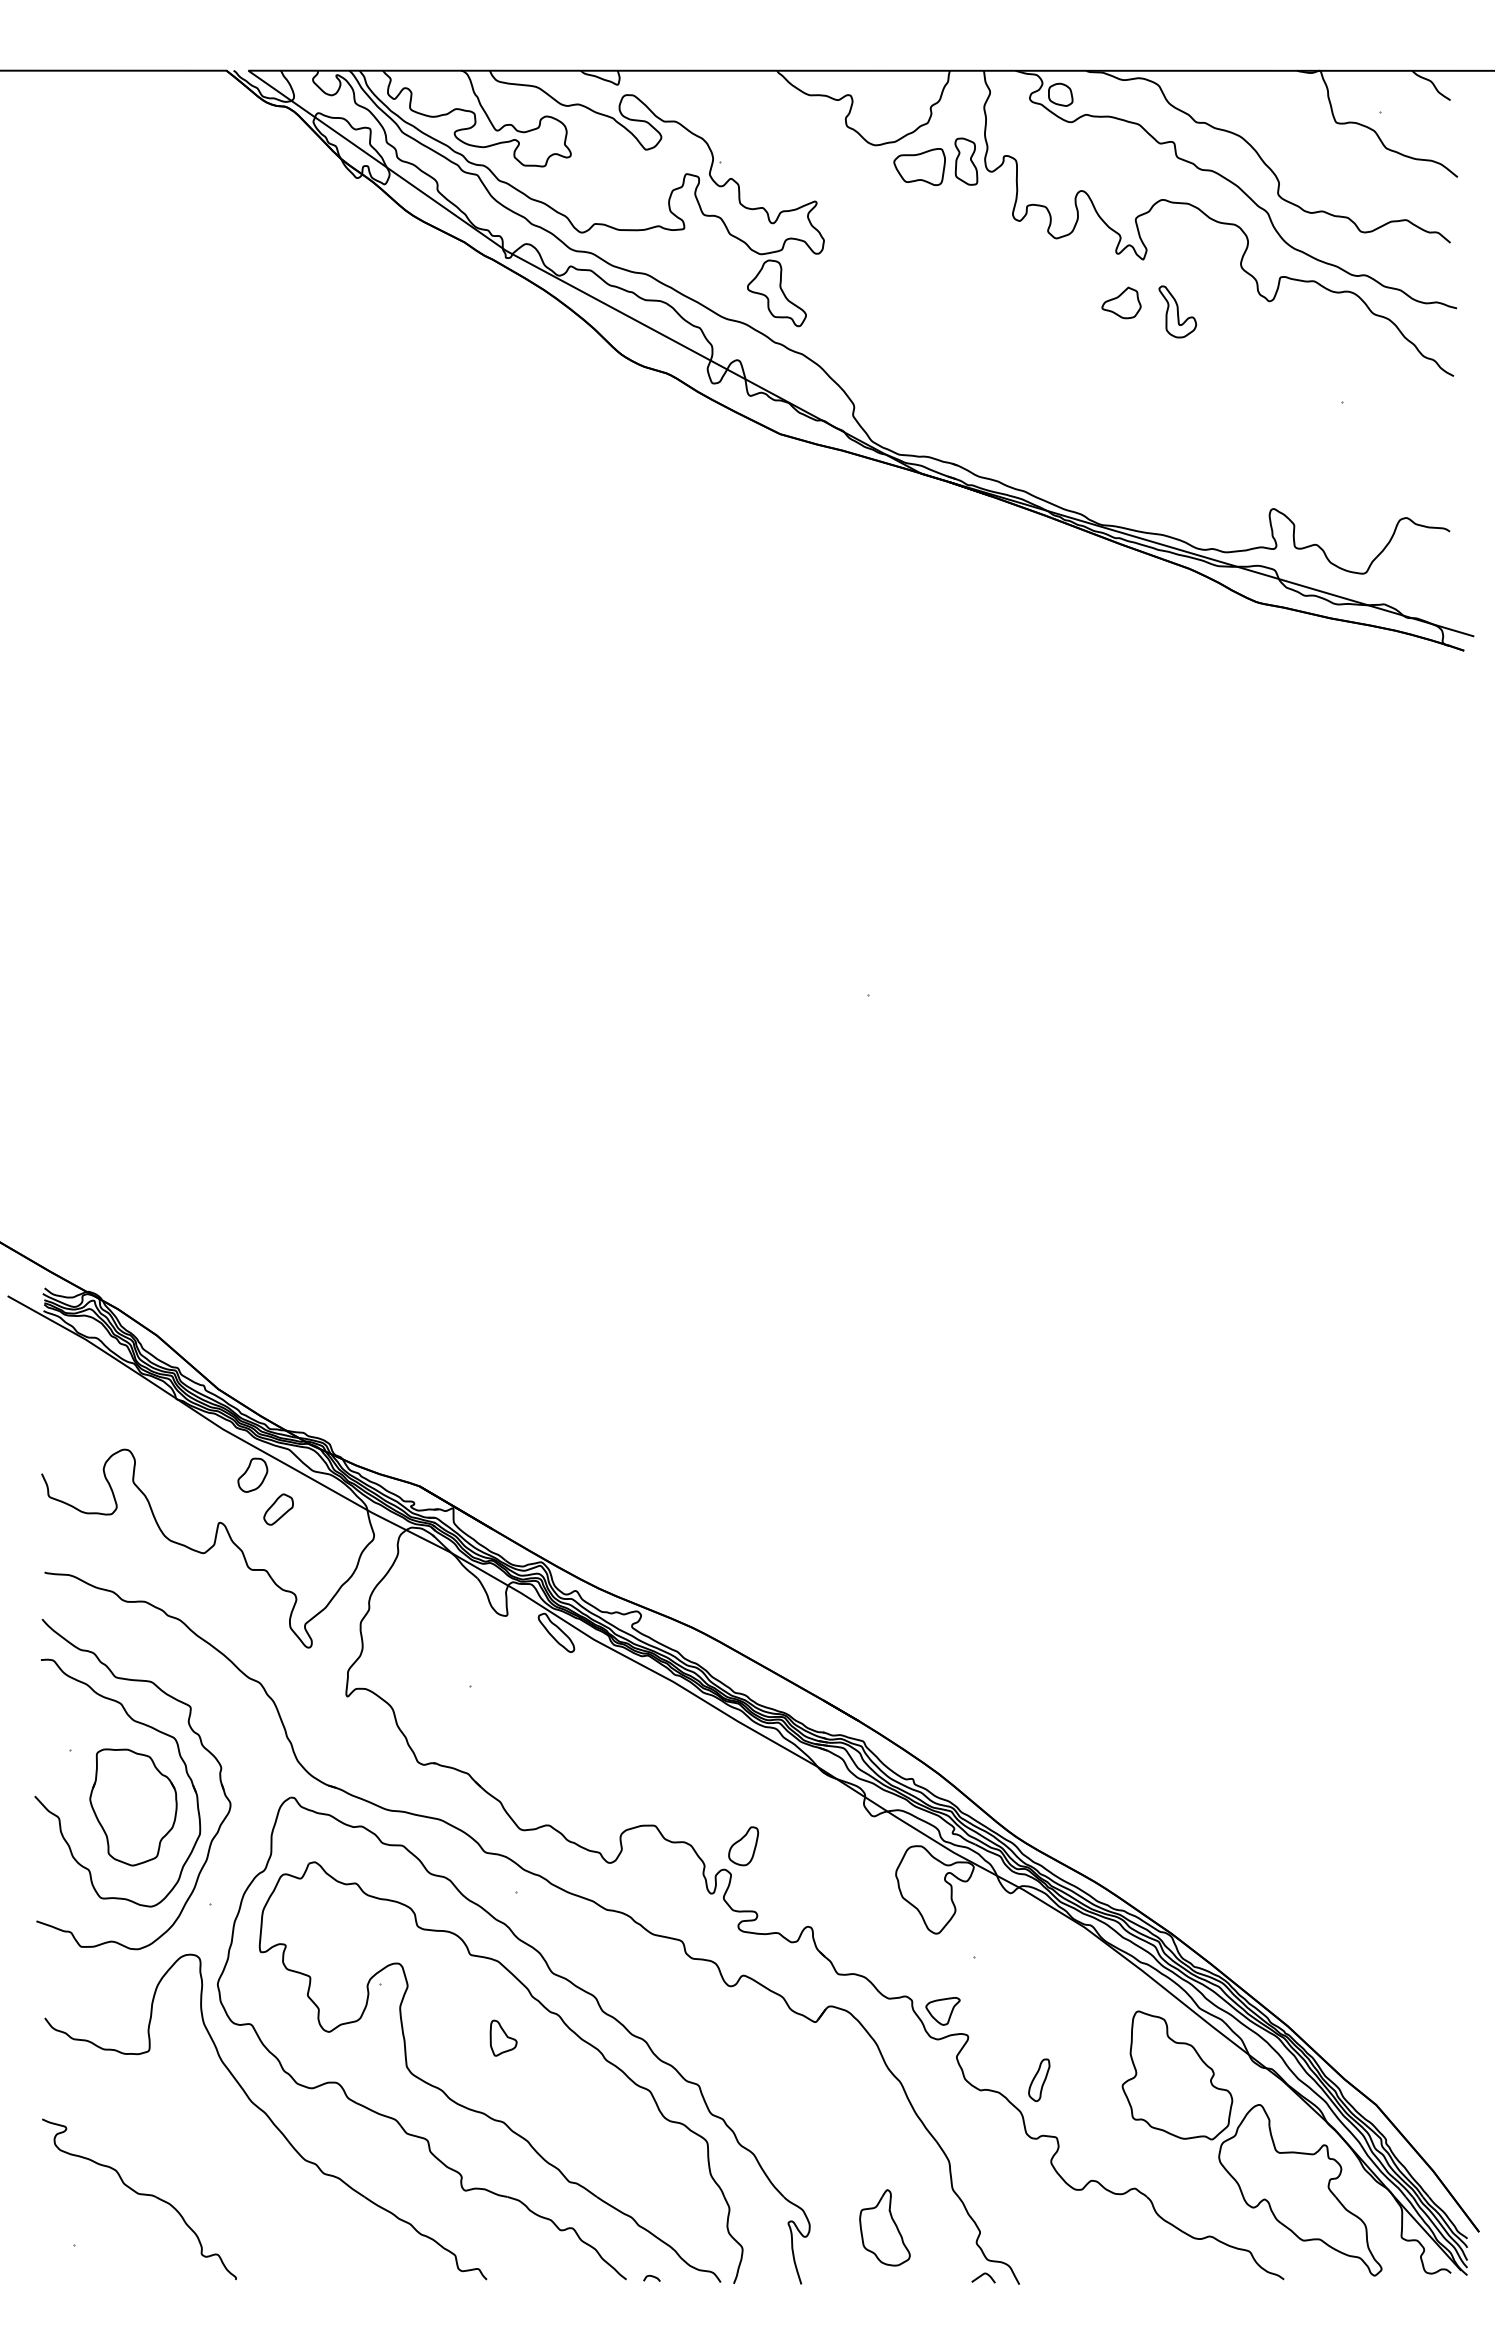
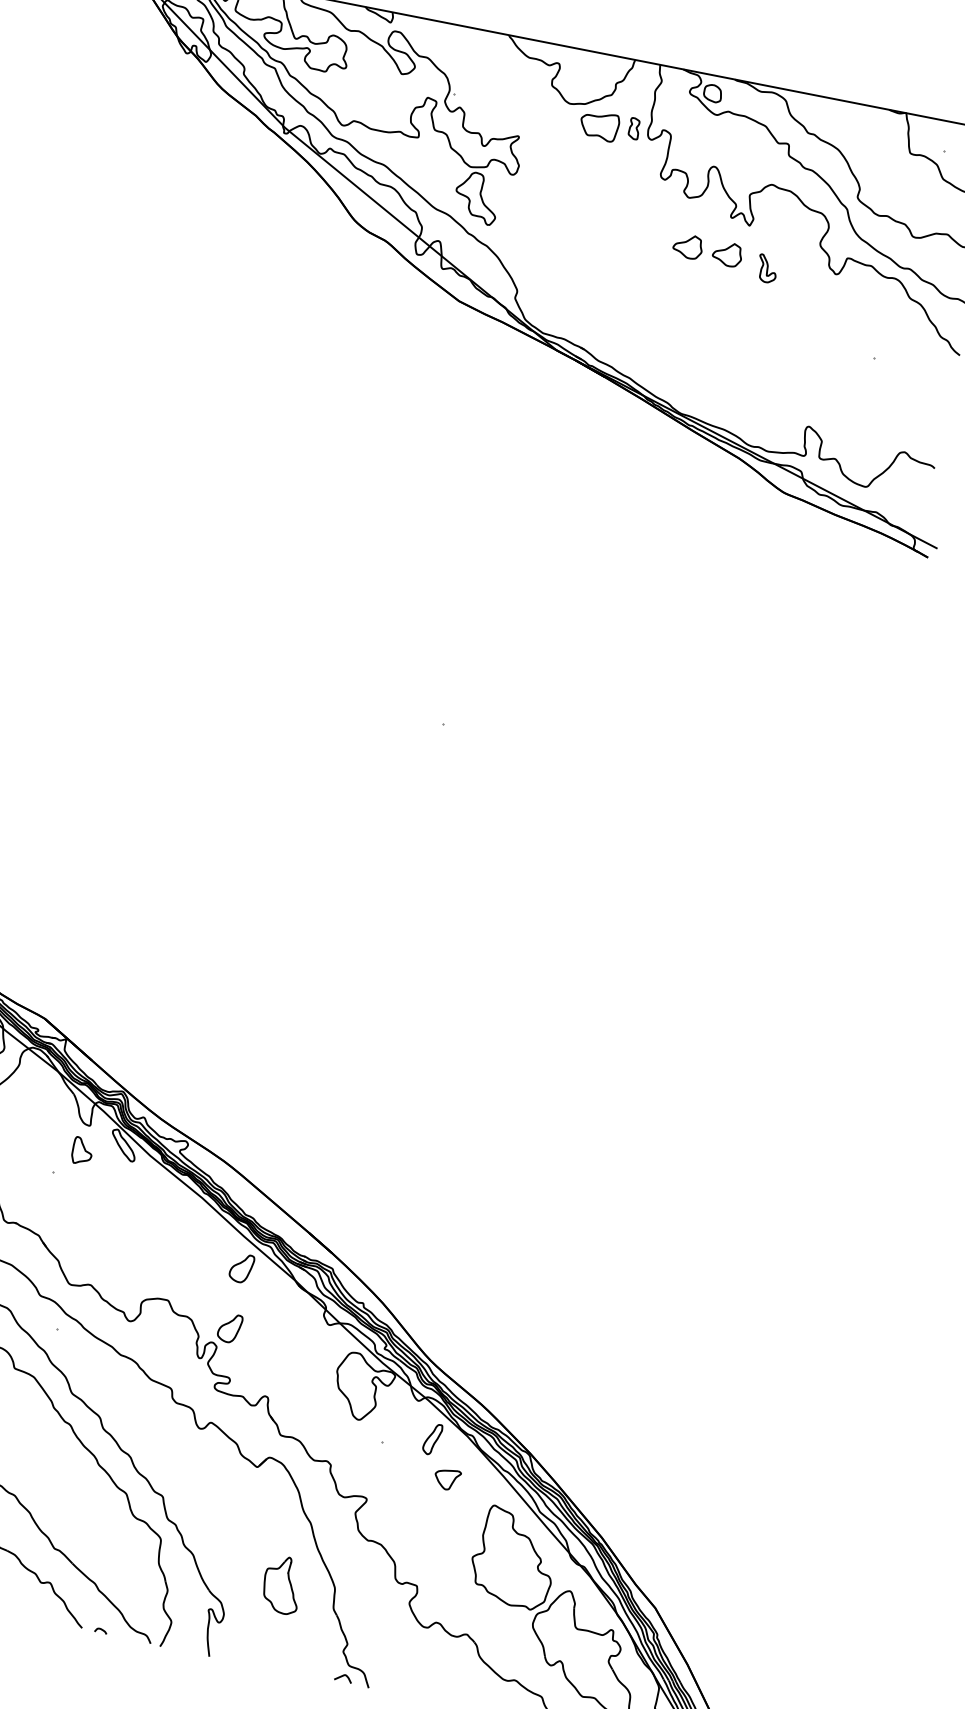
part: (966, 161) -> (634, 128), size x0.6
part: (1067, 302) -> (688, 246), added
part: (1177, 311) -> (767, 268), size x0.7
part: (743, 1764) -> (241, 1268), added
part: (942, 2010) -> (447, 1478), moved
part: (503, 2037) -> (82, 1150), moved
part: (1039, 2080) -> (432, 1439), moved
part: (884, 2227) -> (282, 1584), moved

